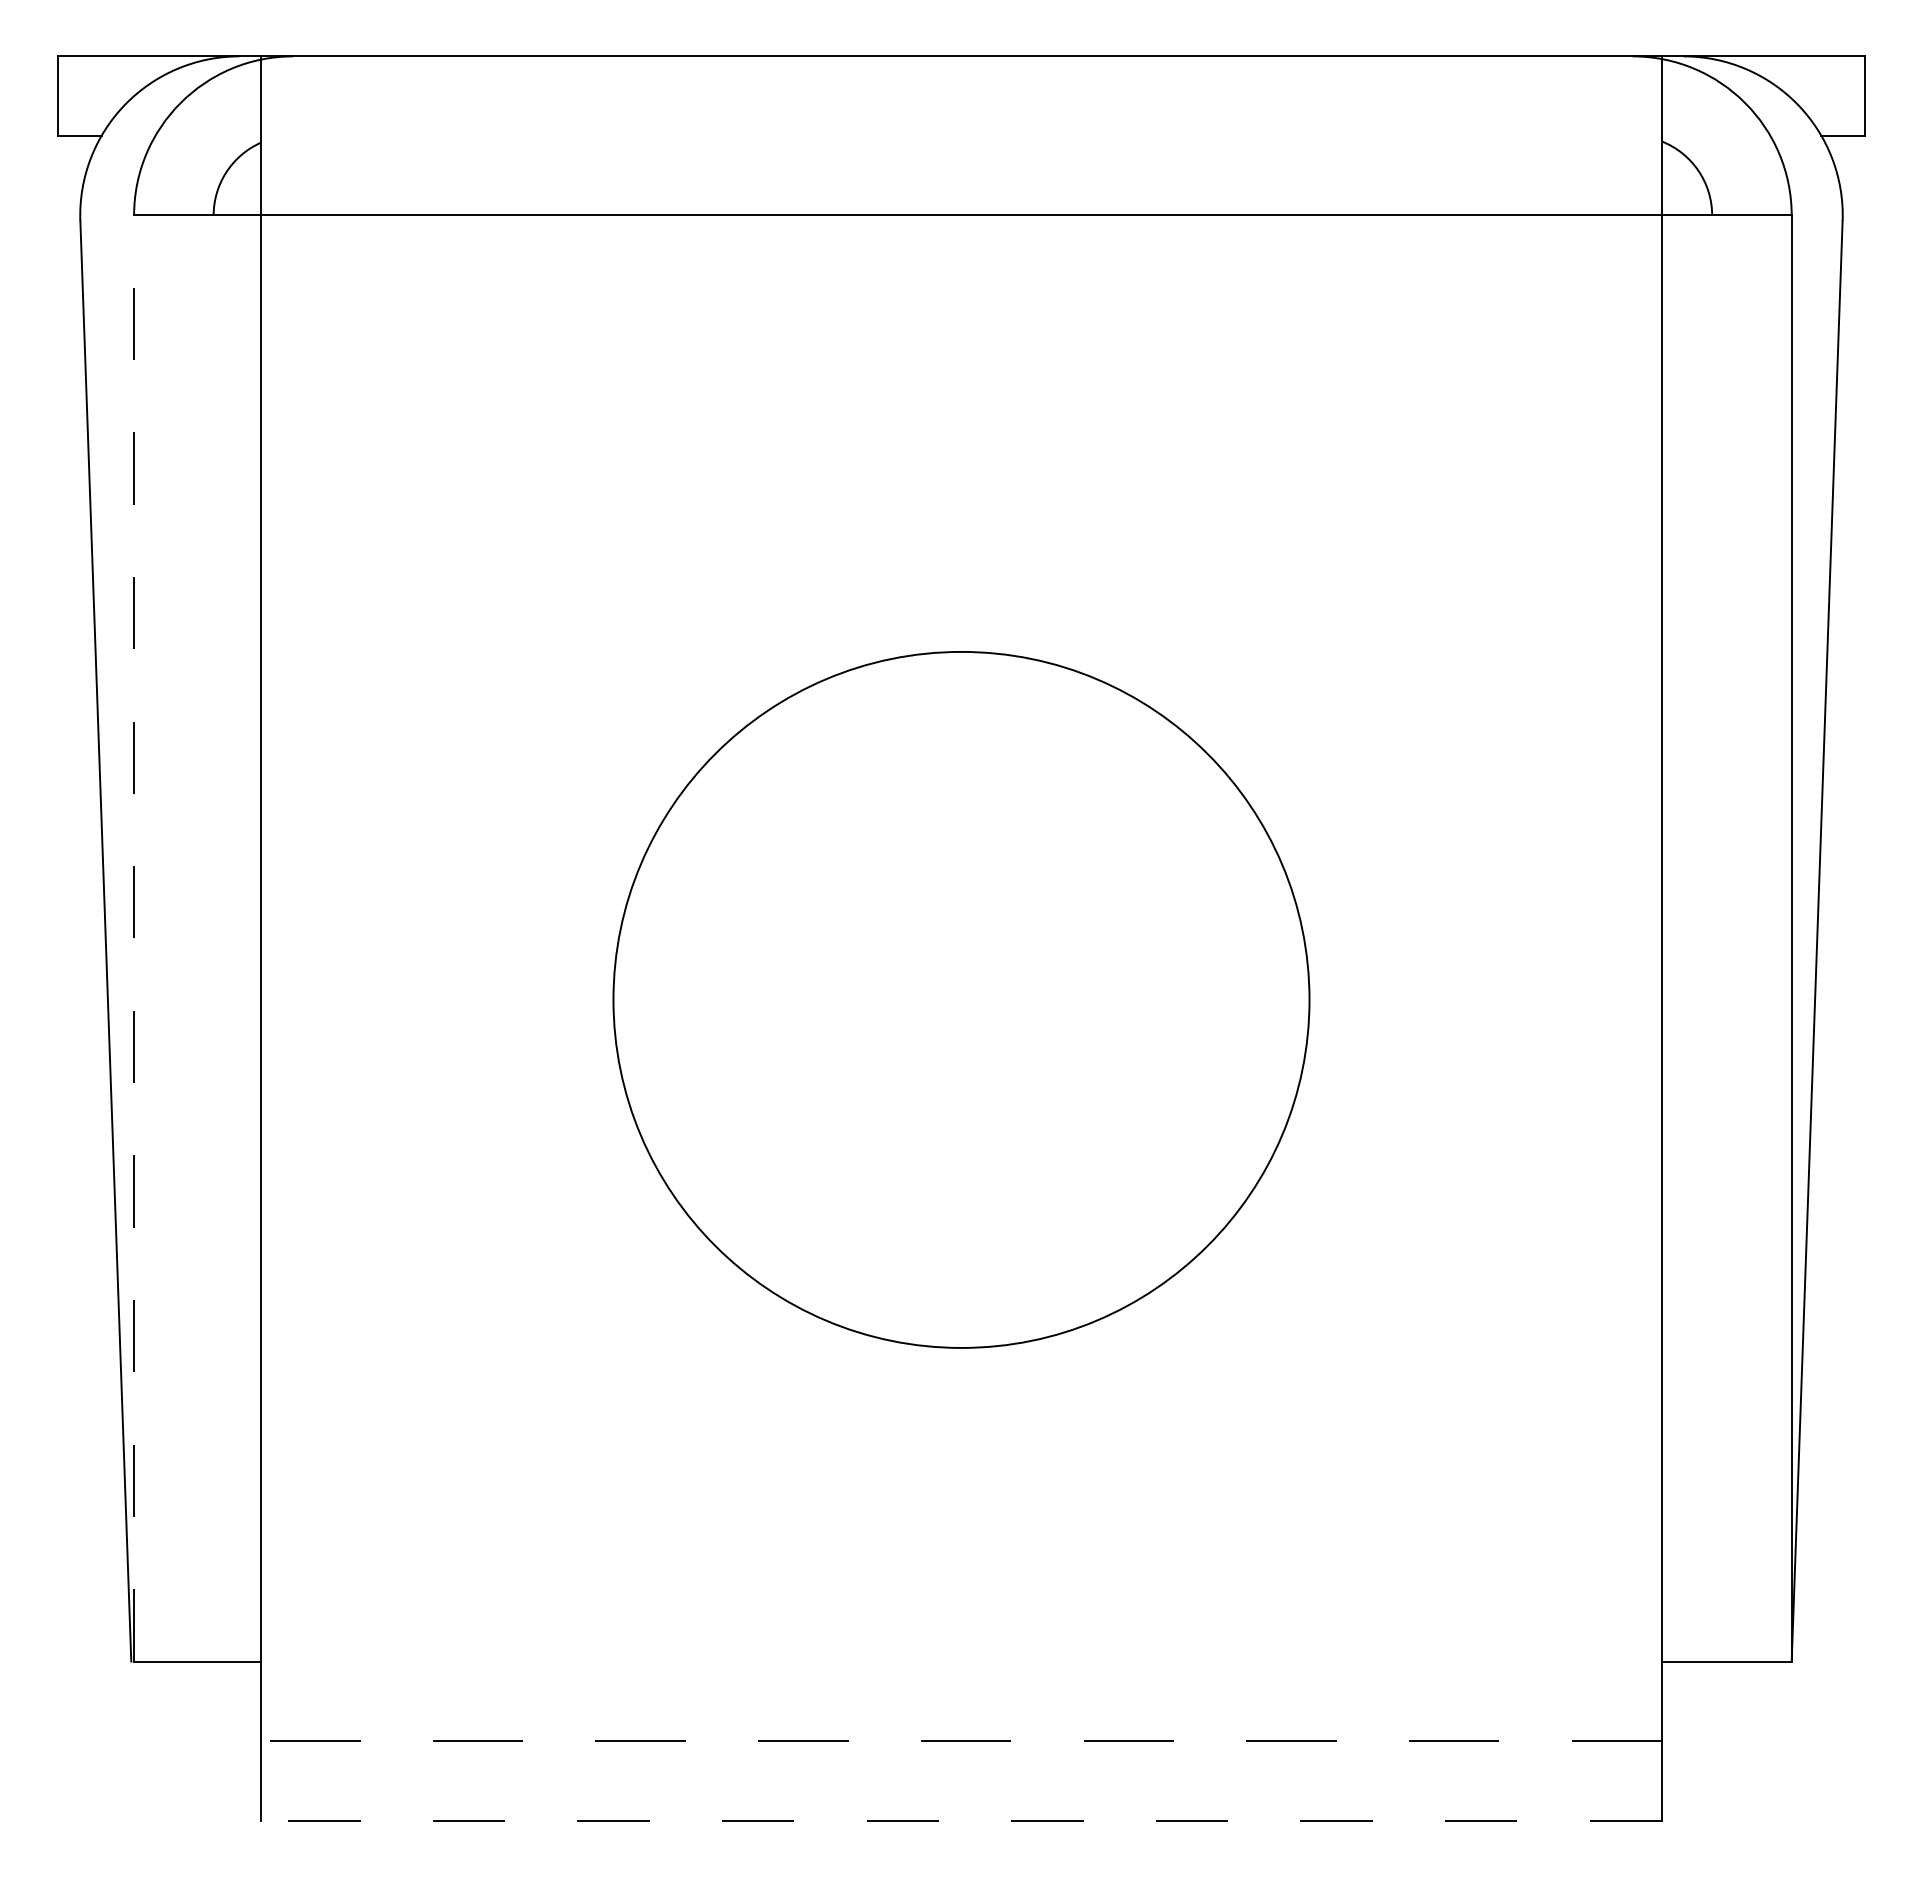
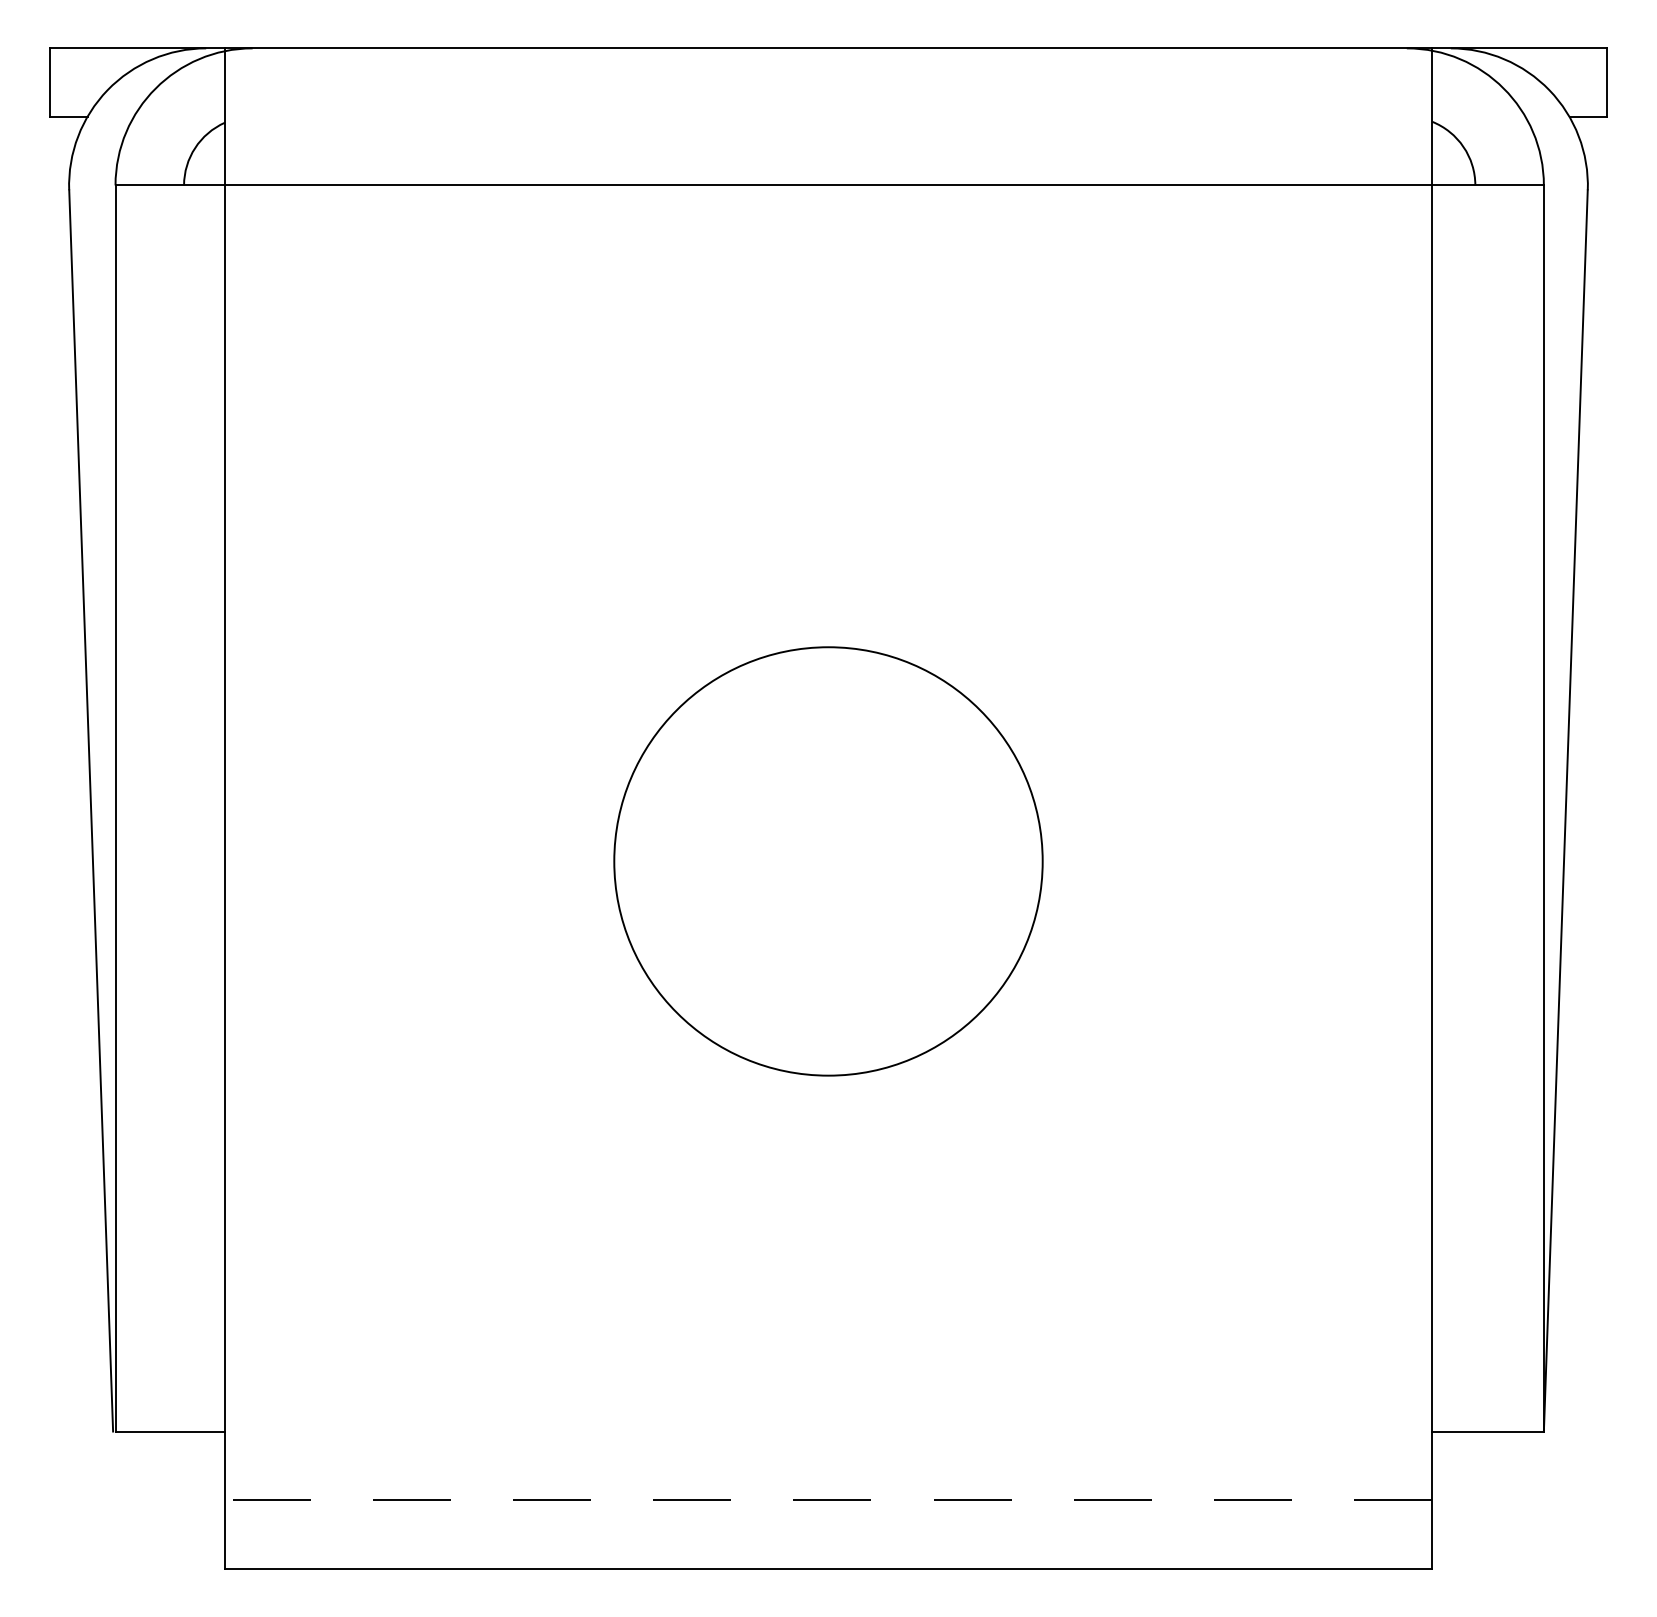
line: (134, 938) -> (115, 808), dashed -> solid
circle: (961, 999) -> (828, 861), size x0.71
line: (961, 1820) -> (828, 1568), dashed -> solid

